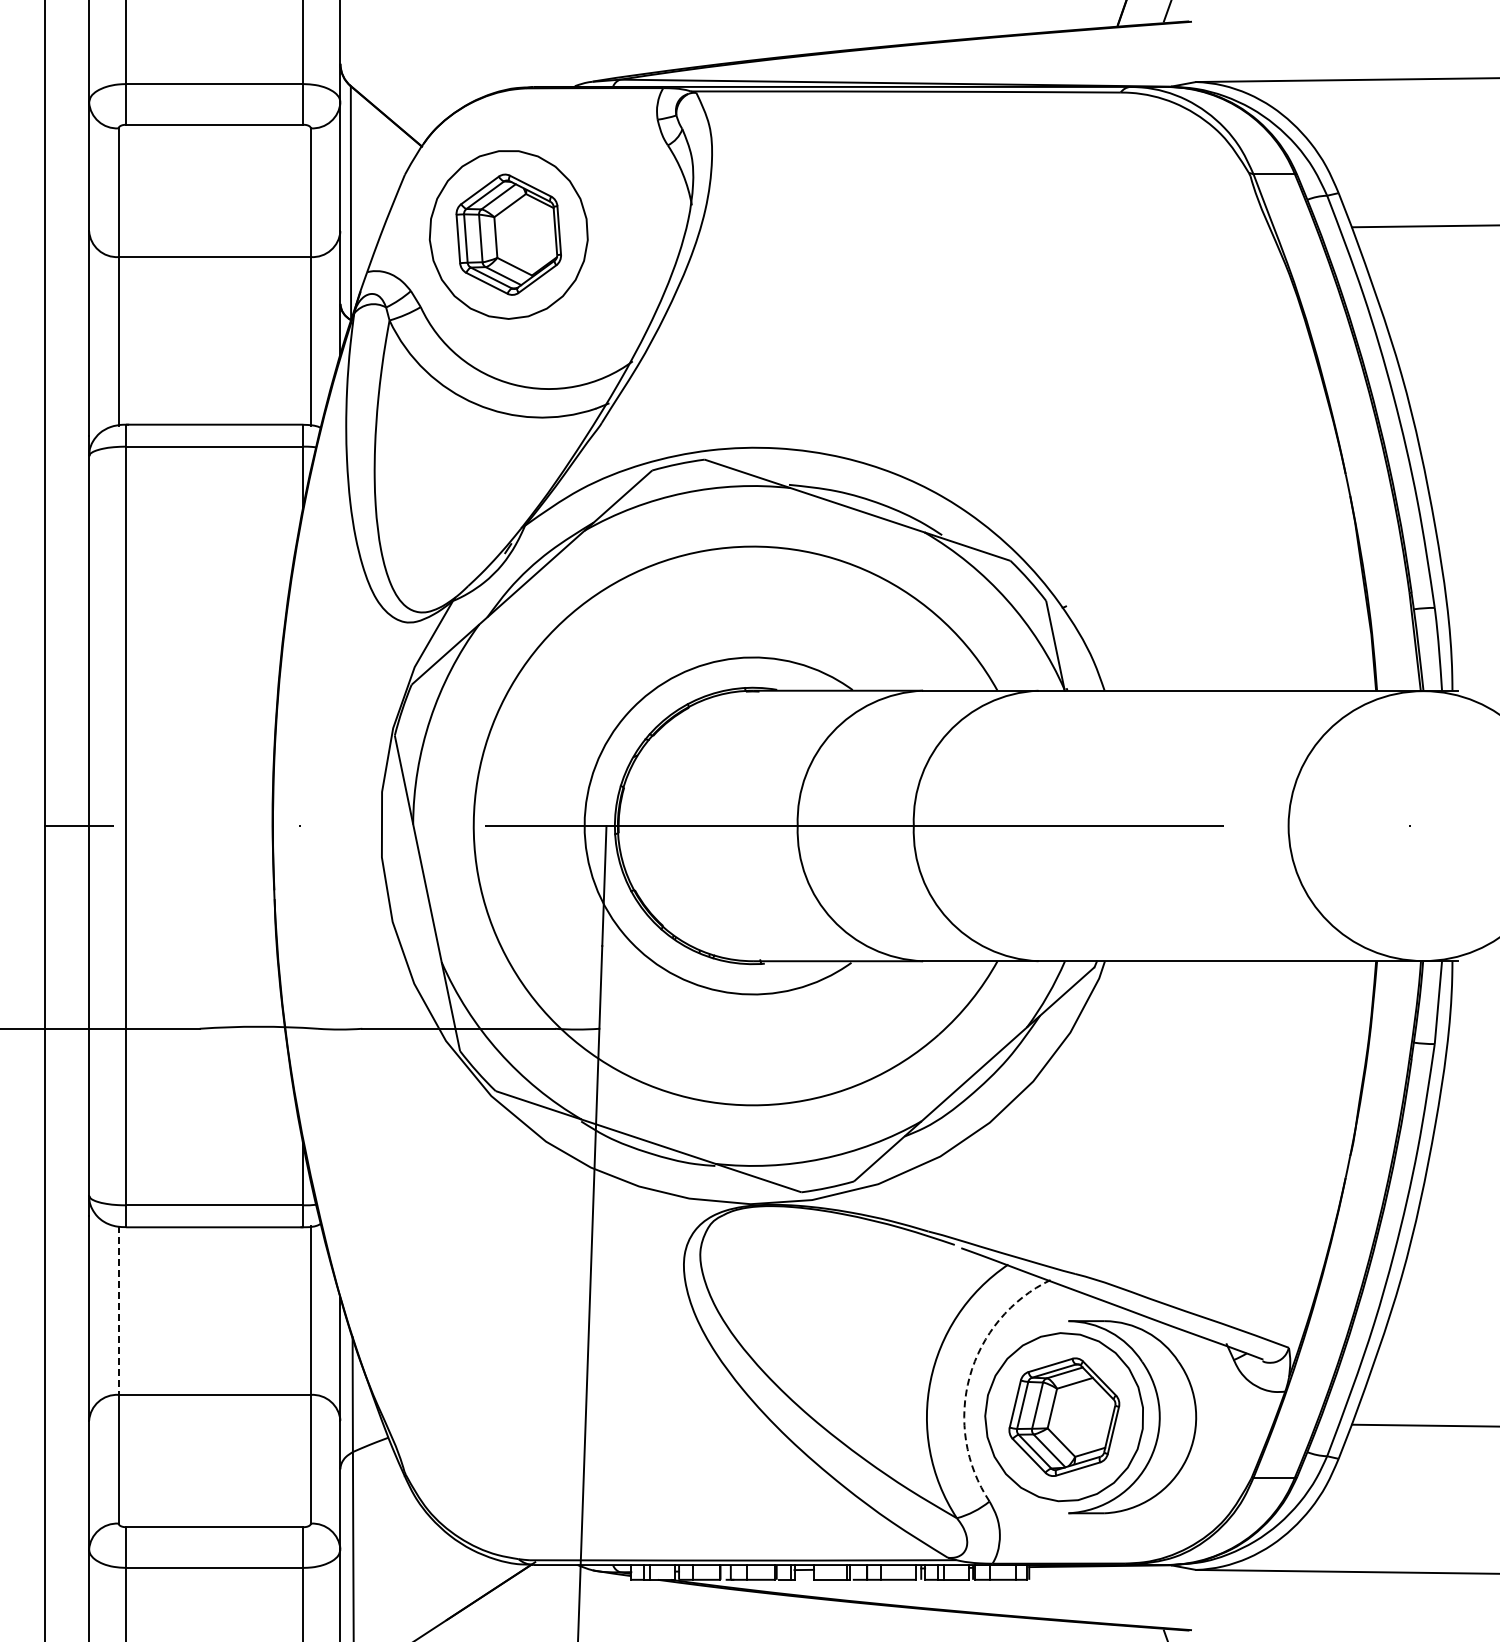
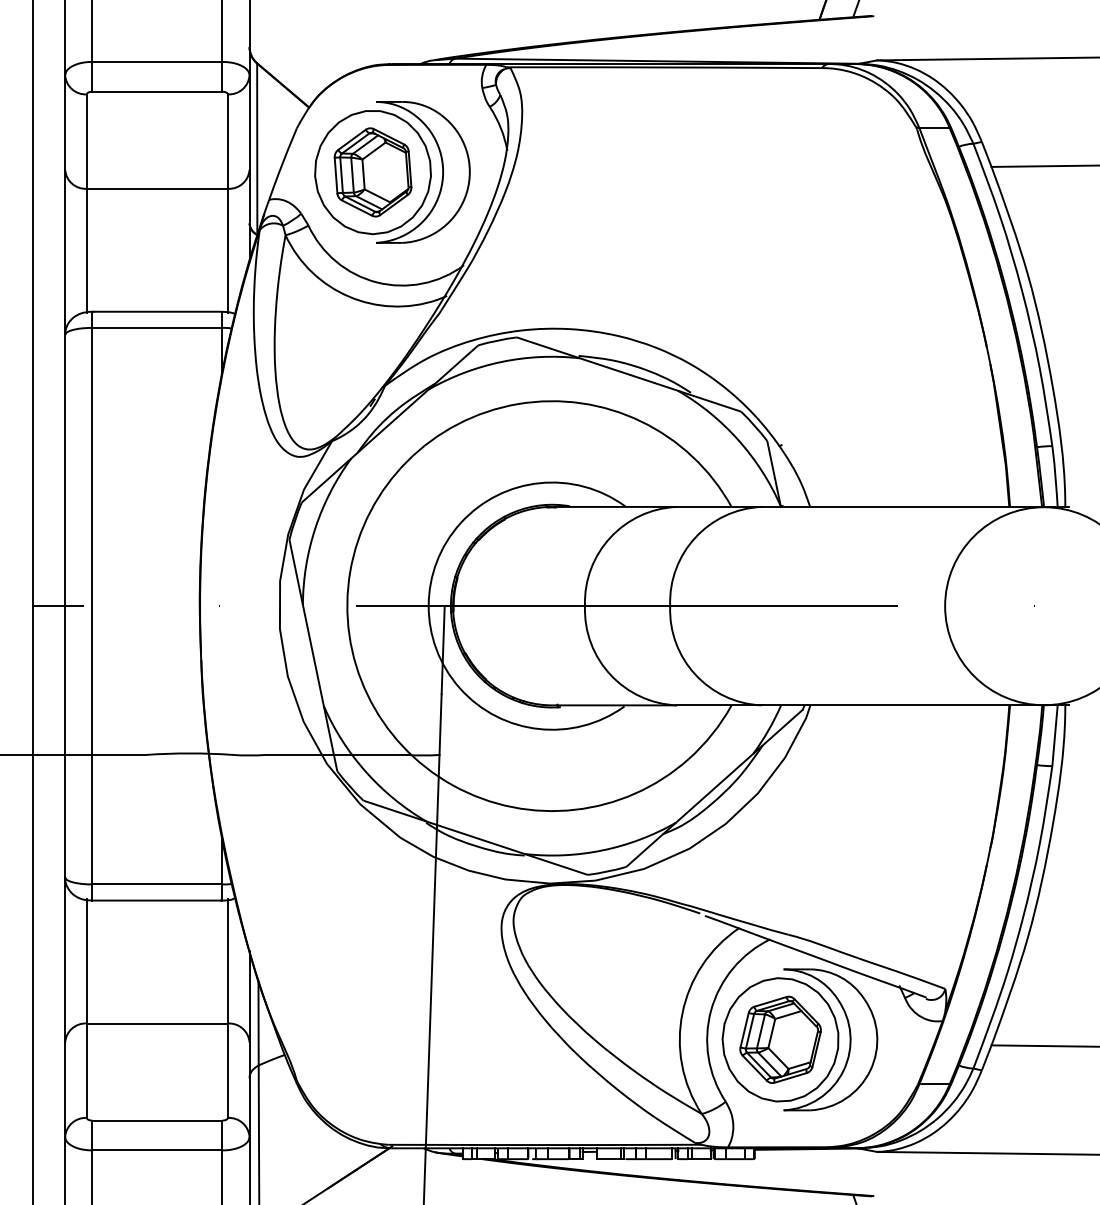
part: (603, 234) -> (442, 172), added
line: (118, 1310) -> (86, 961), dashed -> solid
arc: (969, 1376) -> (711, 1010), dashed -> solid

